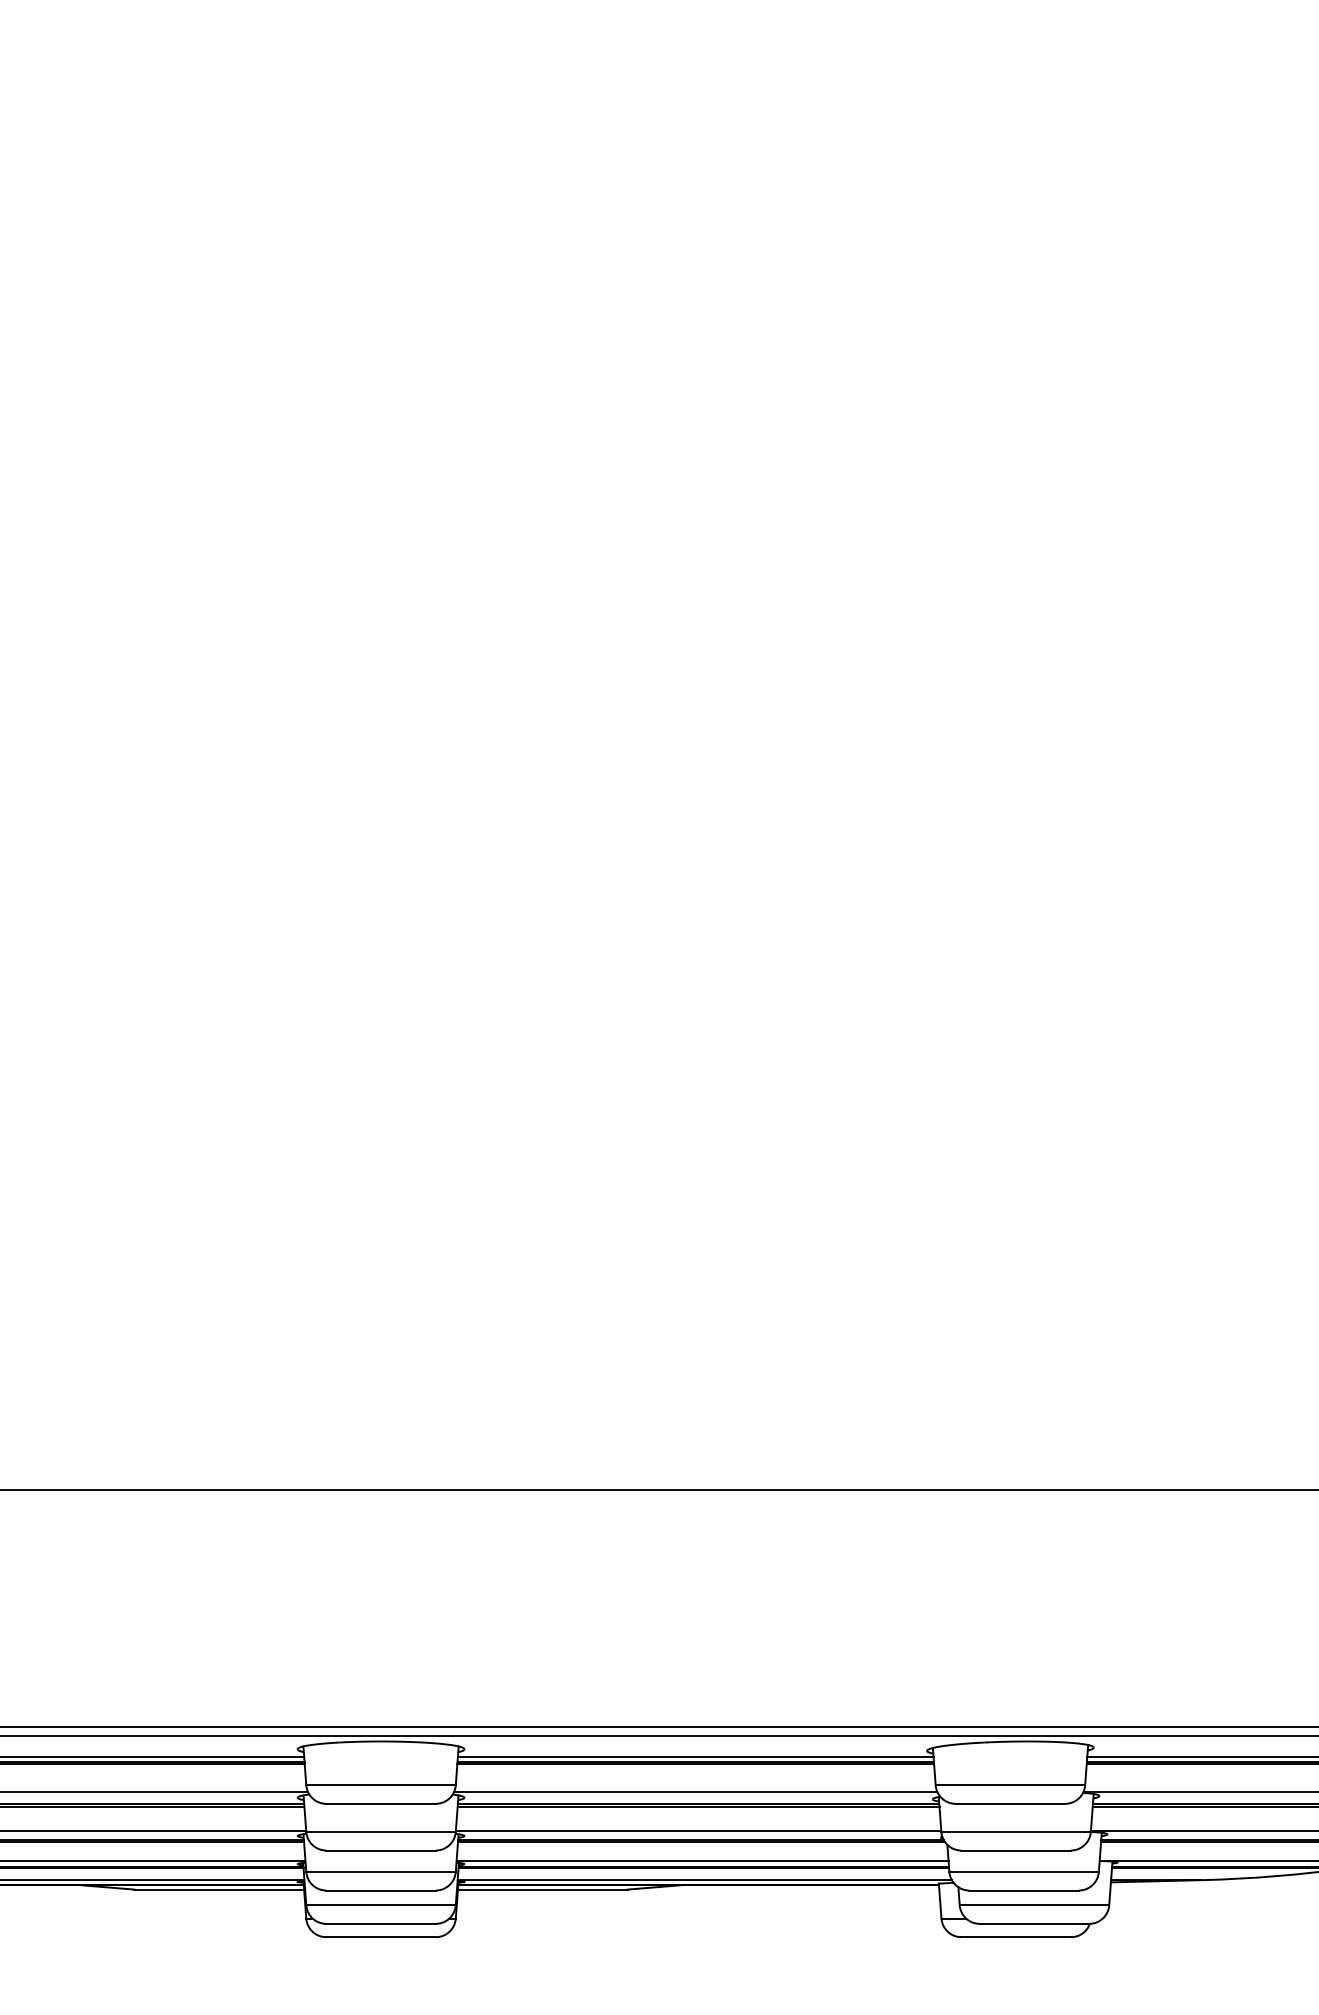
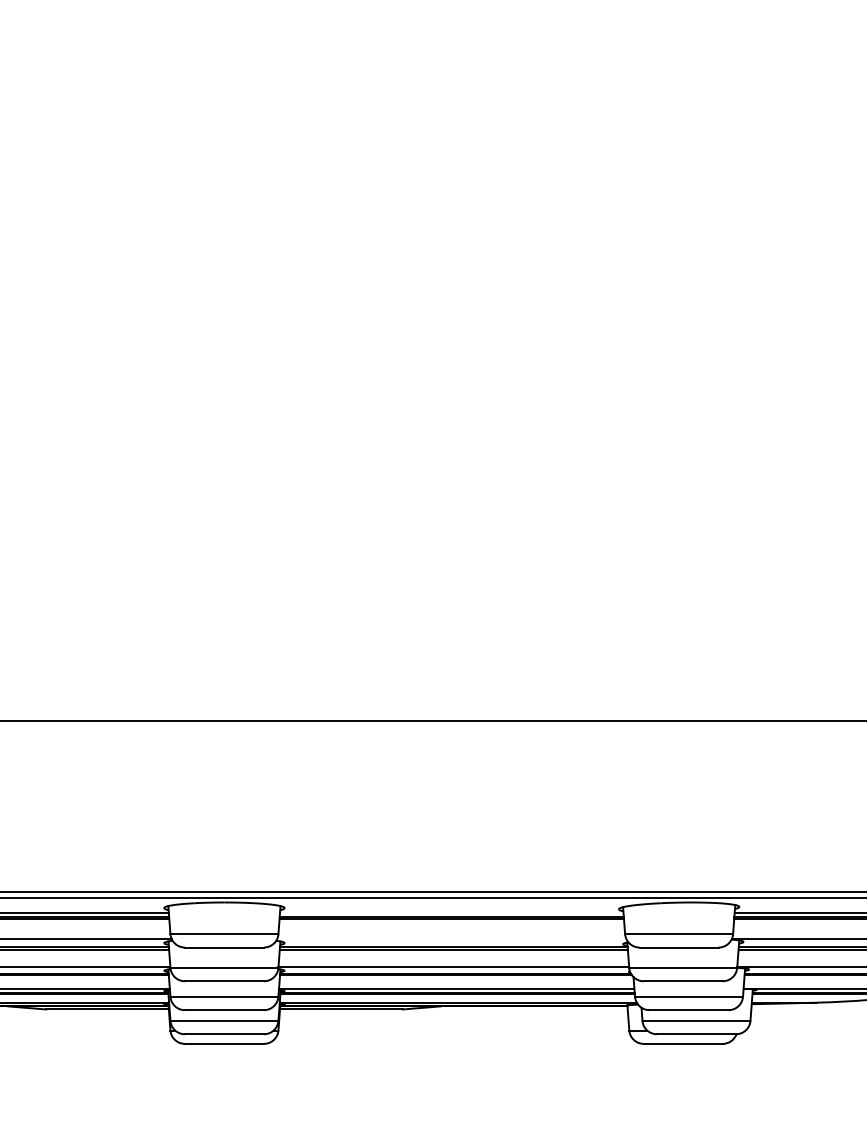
line: (695, 1756) -> (451, 913), removed
line: (695, 1791) -> (451, 938), removed

